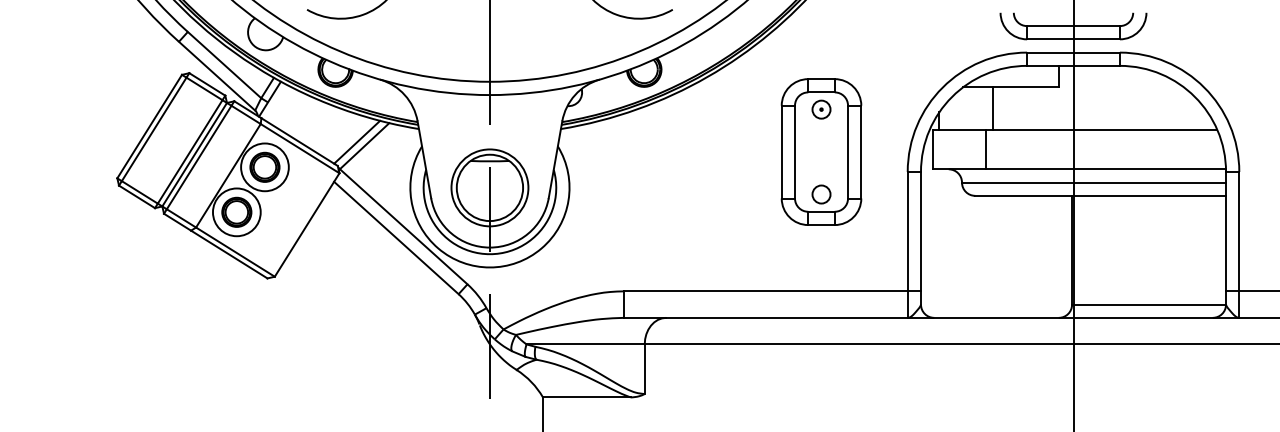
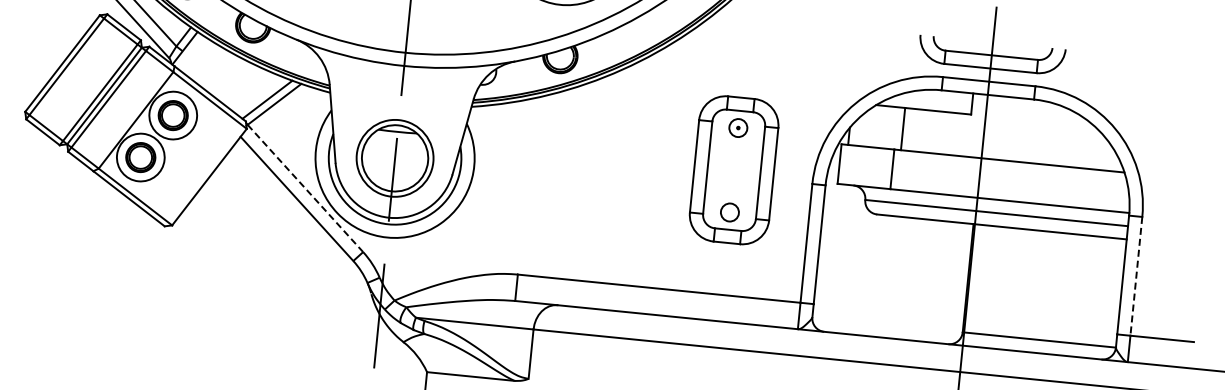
part: (821, 151) -> (734, 169), moved
line: (403, 226) -> (305, 188), solid -> dashed
line: (1239, 231) -> (1136, 276), solid -> dashed

